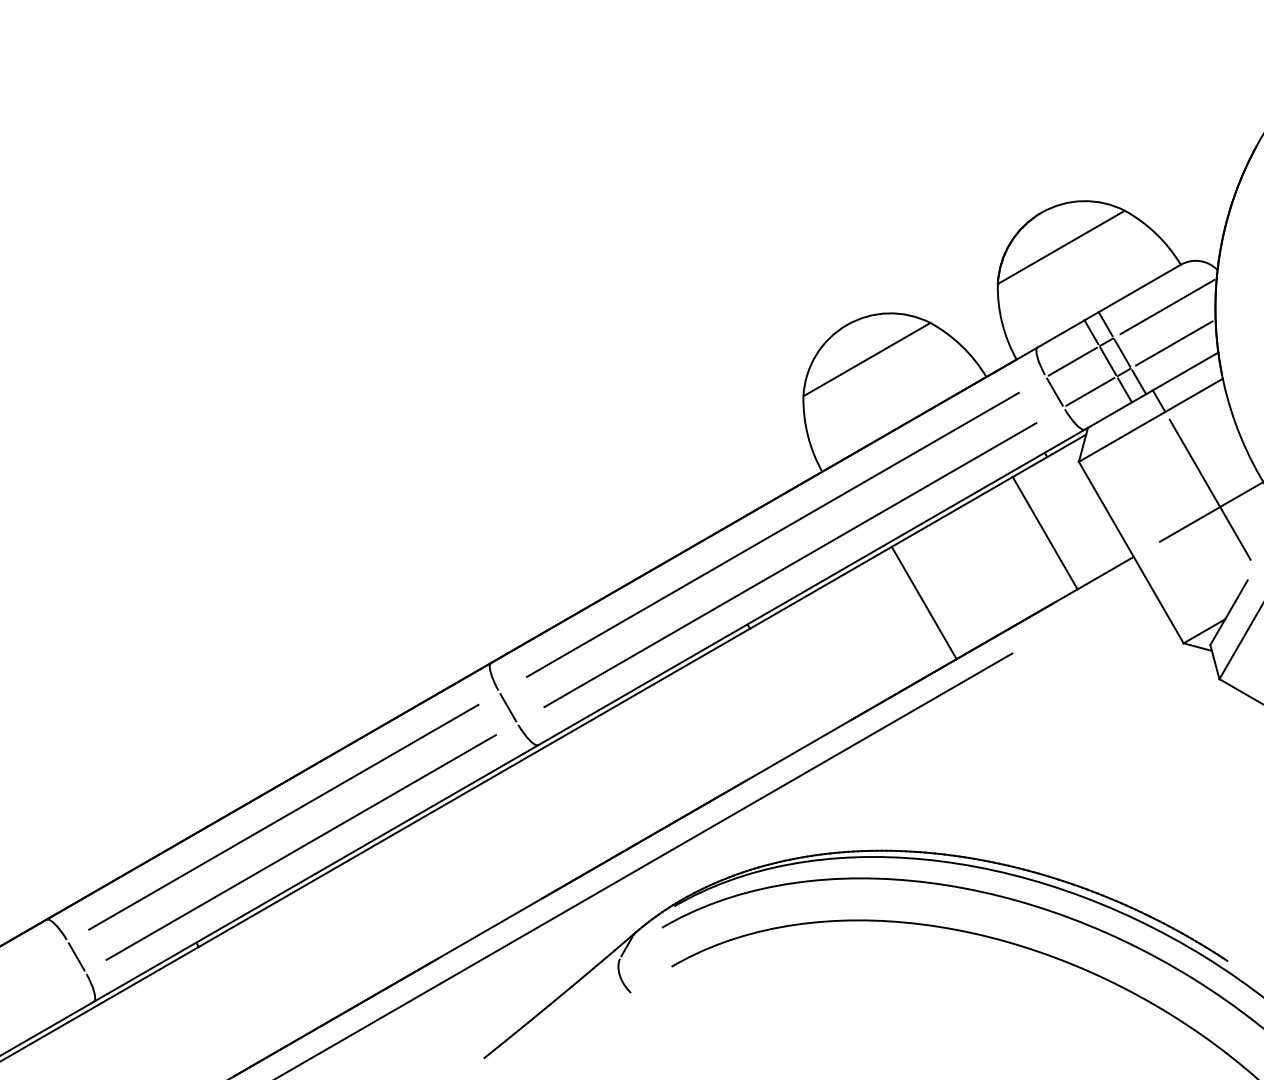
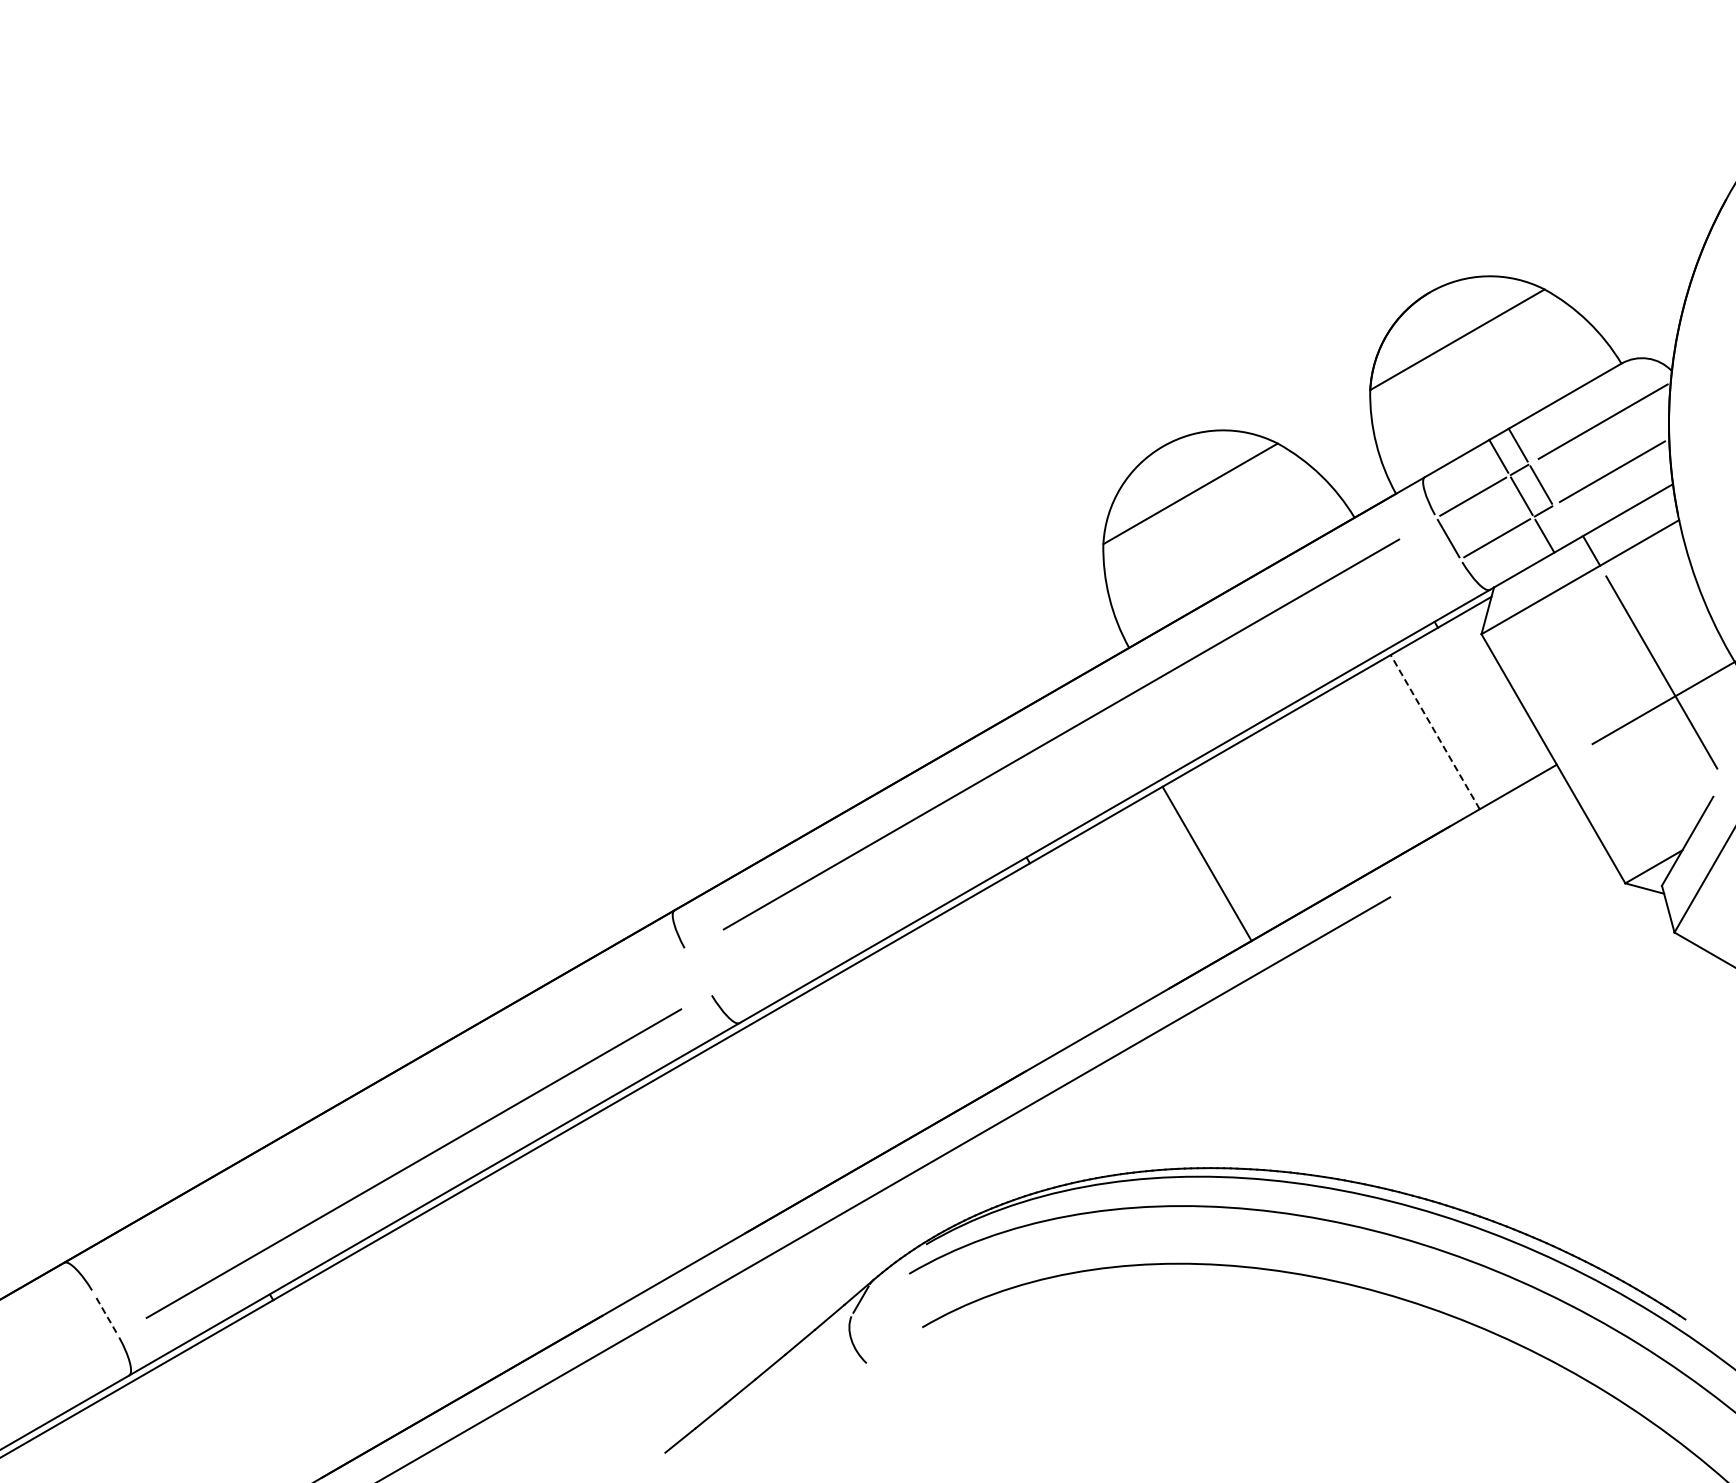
line: (1138, 381) -> (1563, 524), removed
line: (1045, 532) -> (1435, 731), solid -> dashed
line: (790, 564) -> (1085, 775), removed
line: (923, 602) -> (1206, 863), moved
line: (508, 707) -> (698, 971), removed
line: (283, 816) -> (389, 1121), removed
line: (76, 956) -> (105, 1313), solid -> dashed

